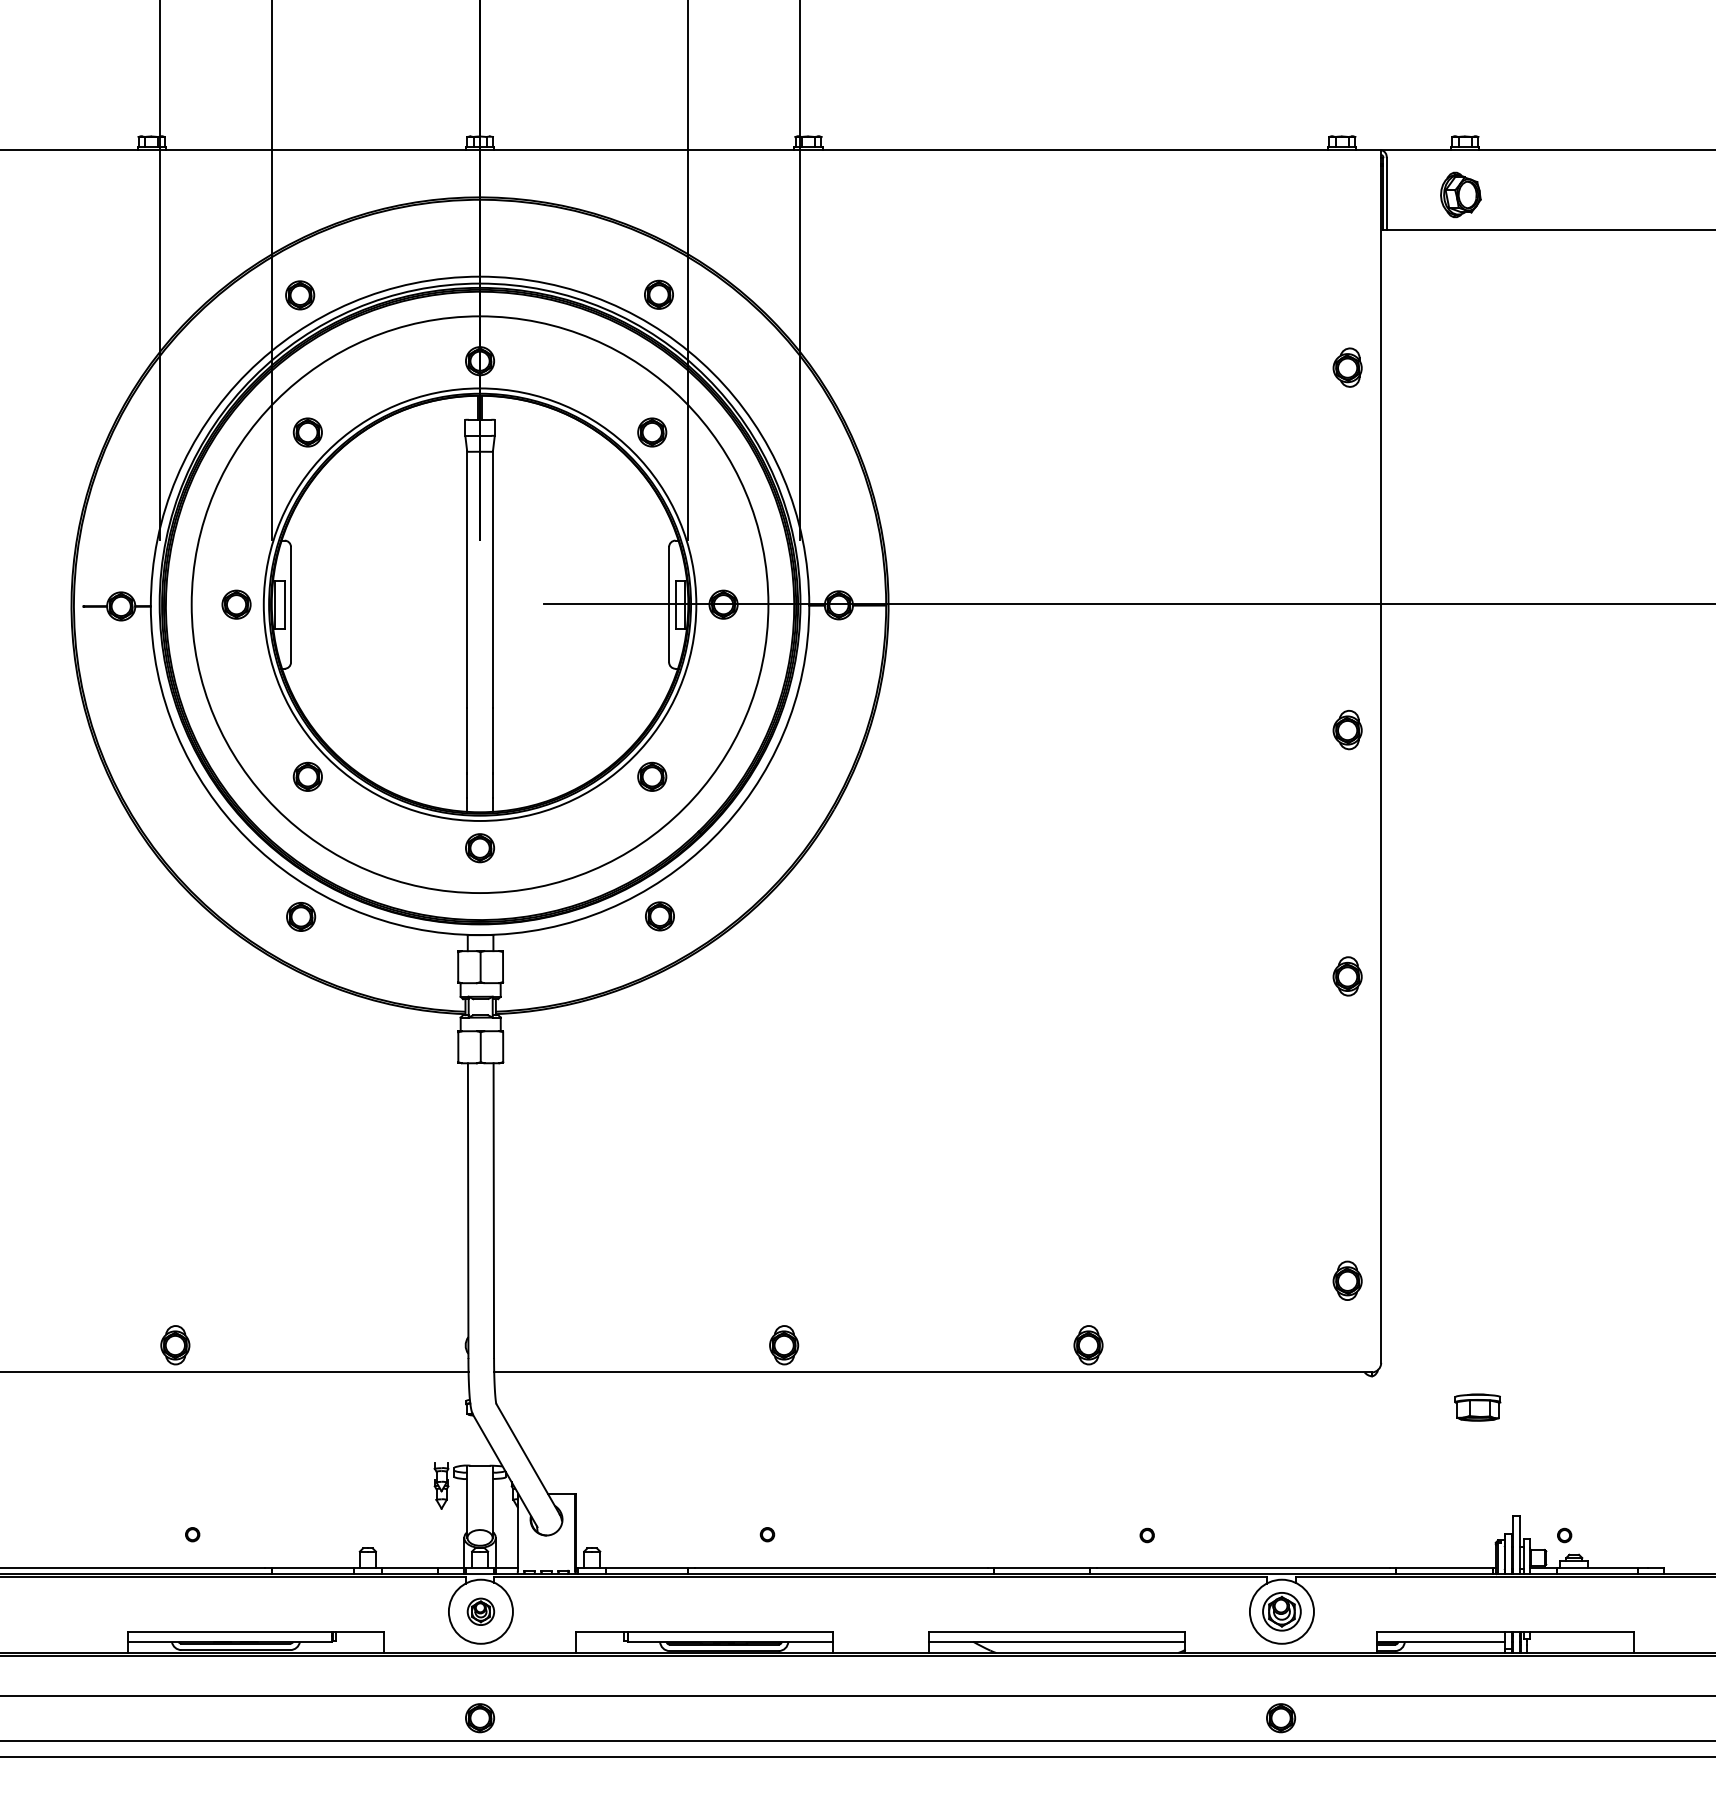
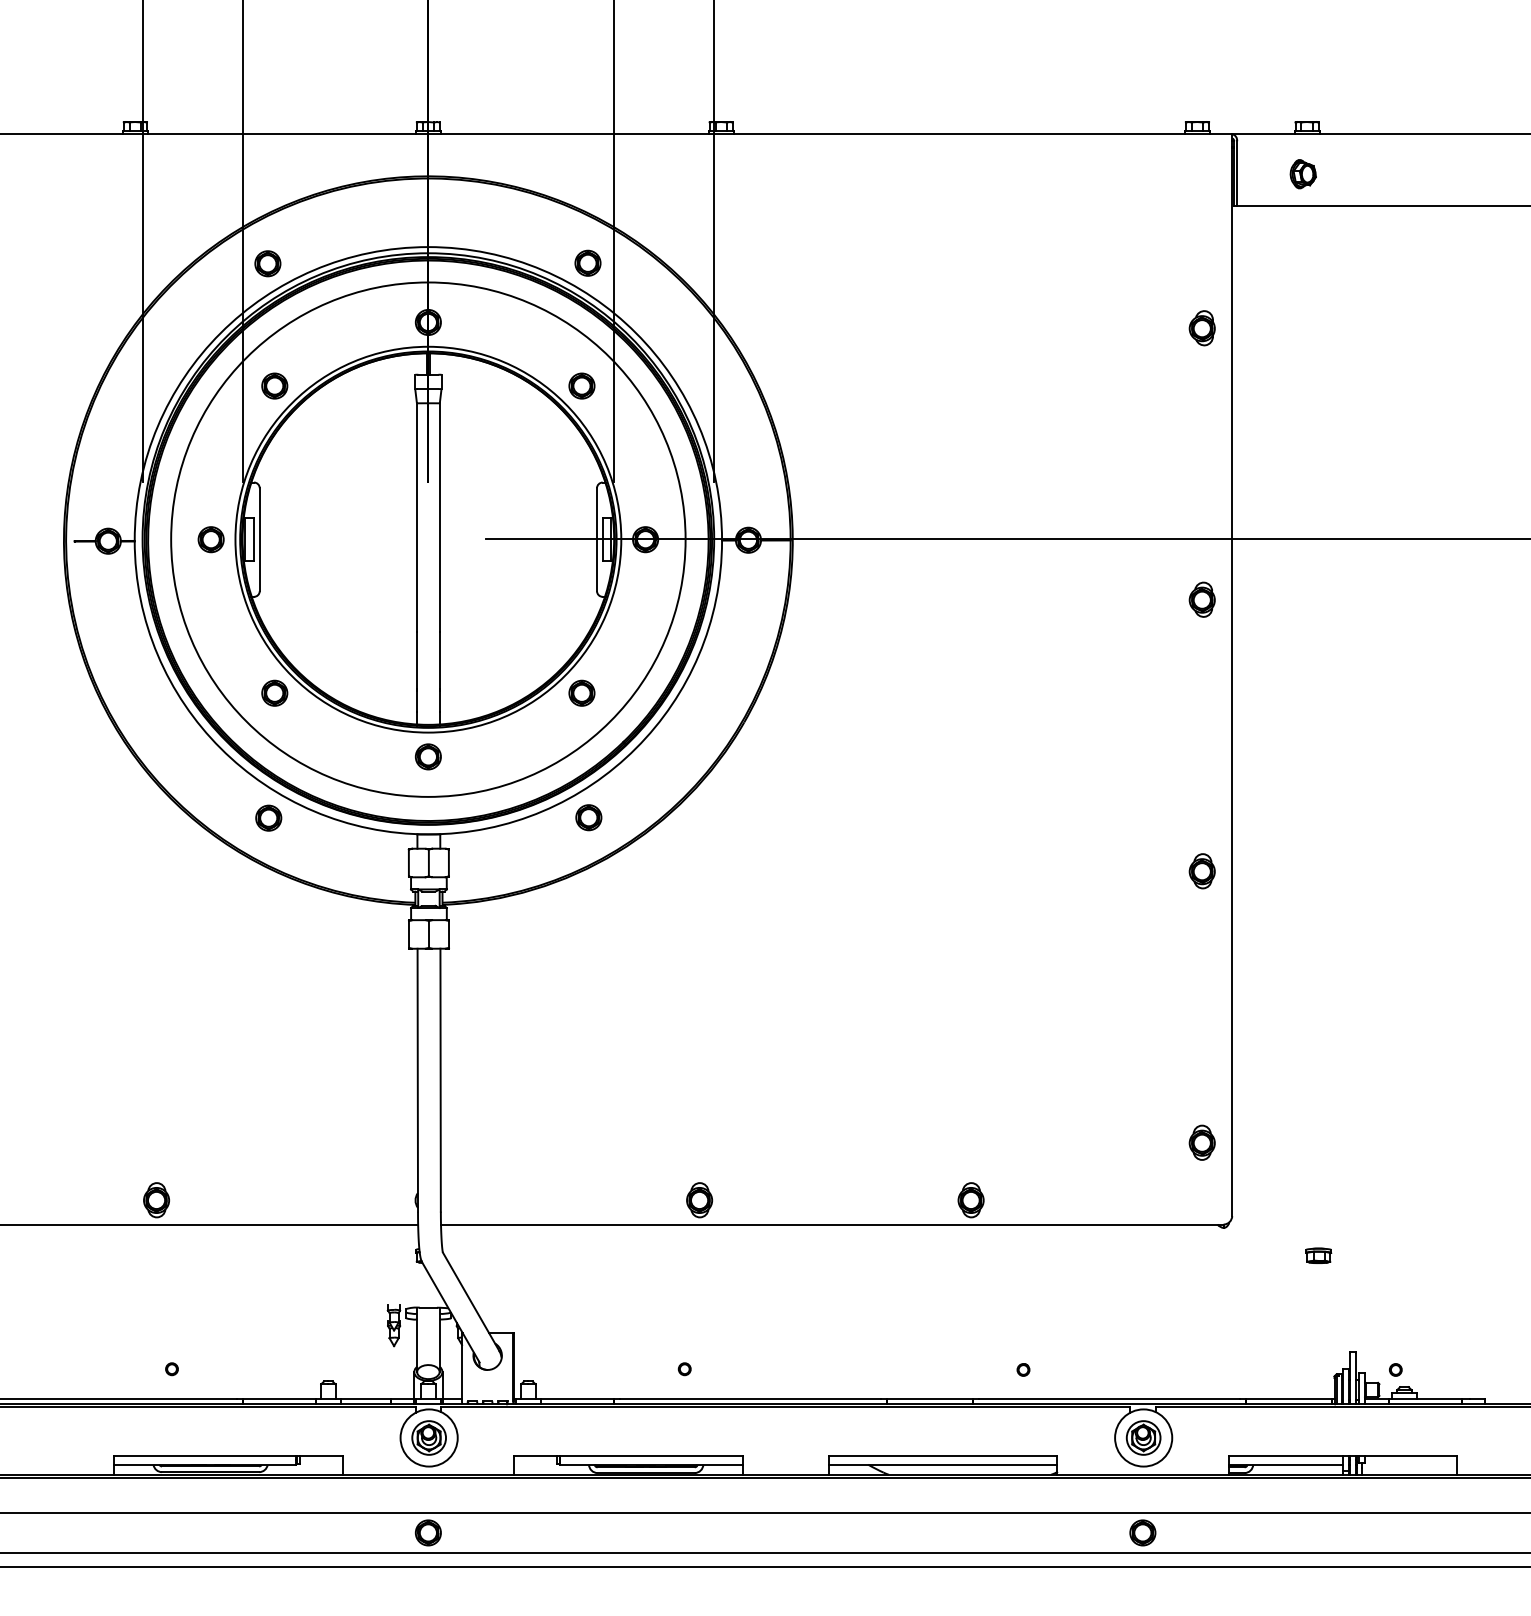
part: (1460, 194) -> (1302, 173), size x0.71
part: (1347, 730) -> (1202, 600), moved
part: (1478, 1407) -> (1318, 1255), size x0.62
part: (480, 1611) -> (428, 1437), size x1.43

